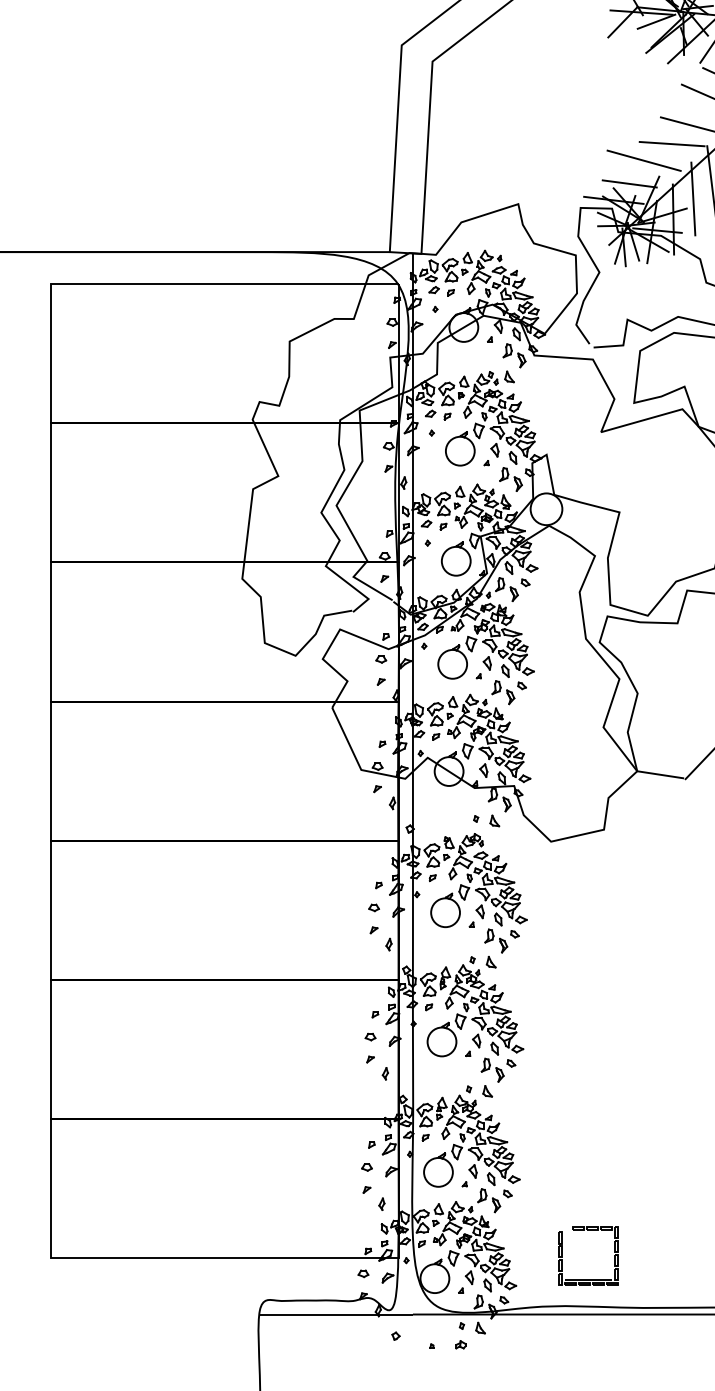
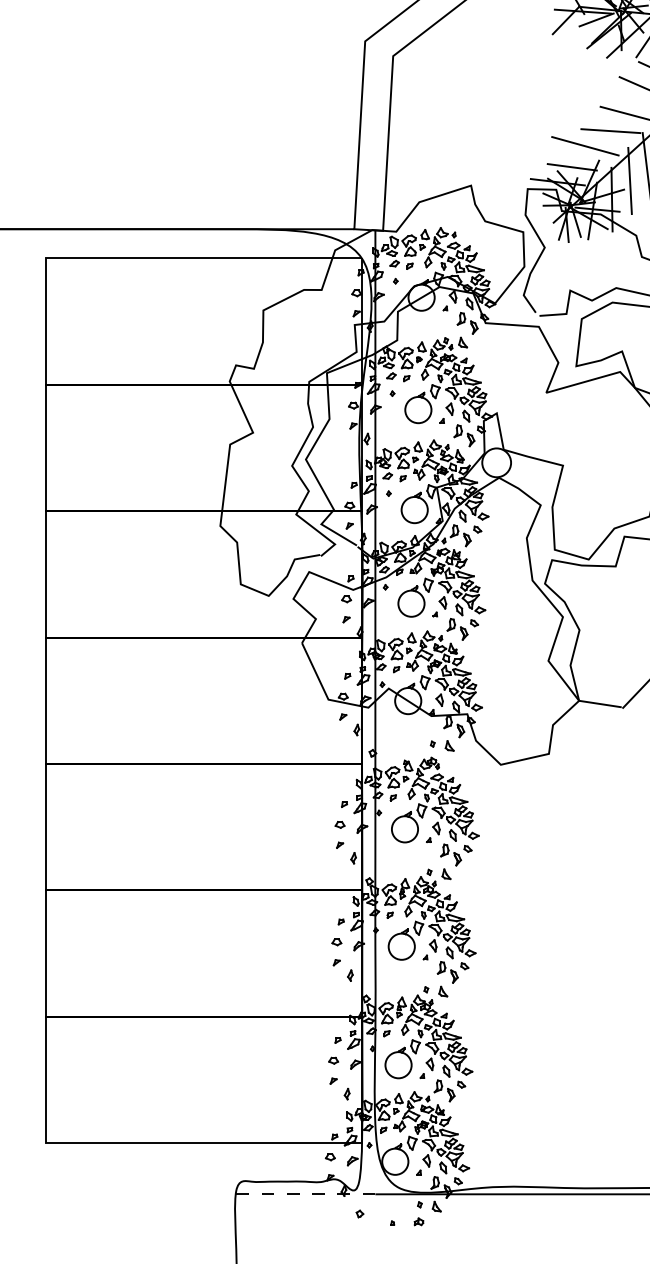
part: (588, 1279) -> (534, 1162), removed
line: (336, 1314) -> (305, 1194), solid -> dashed

